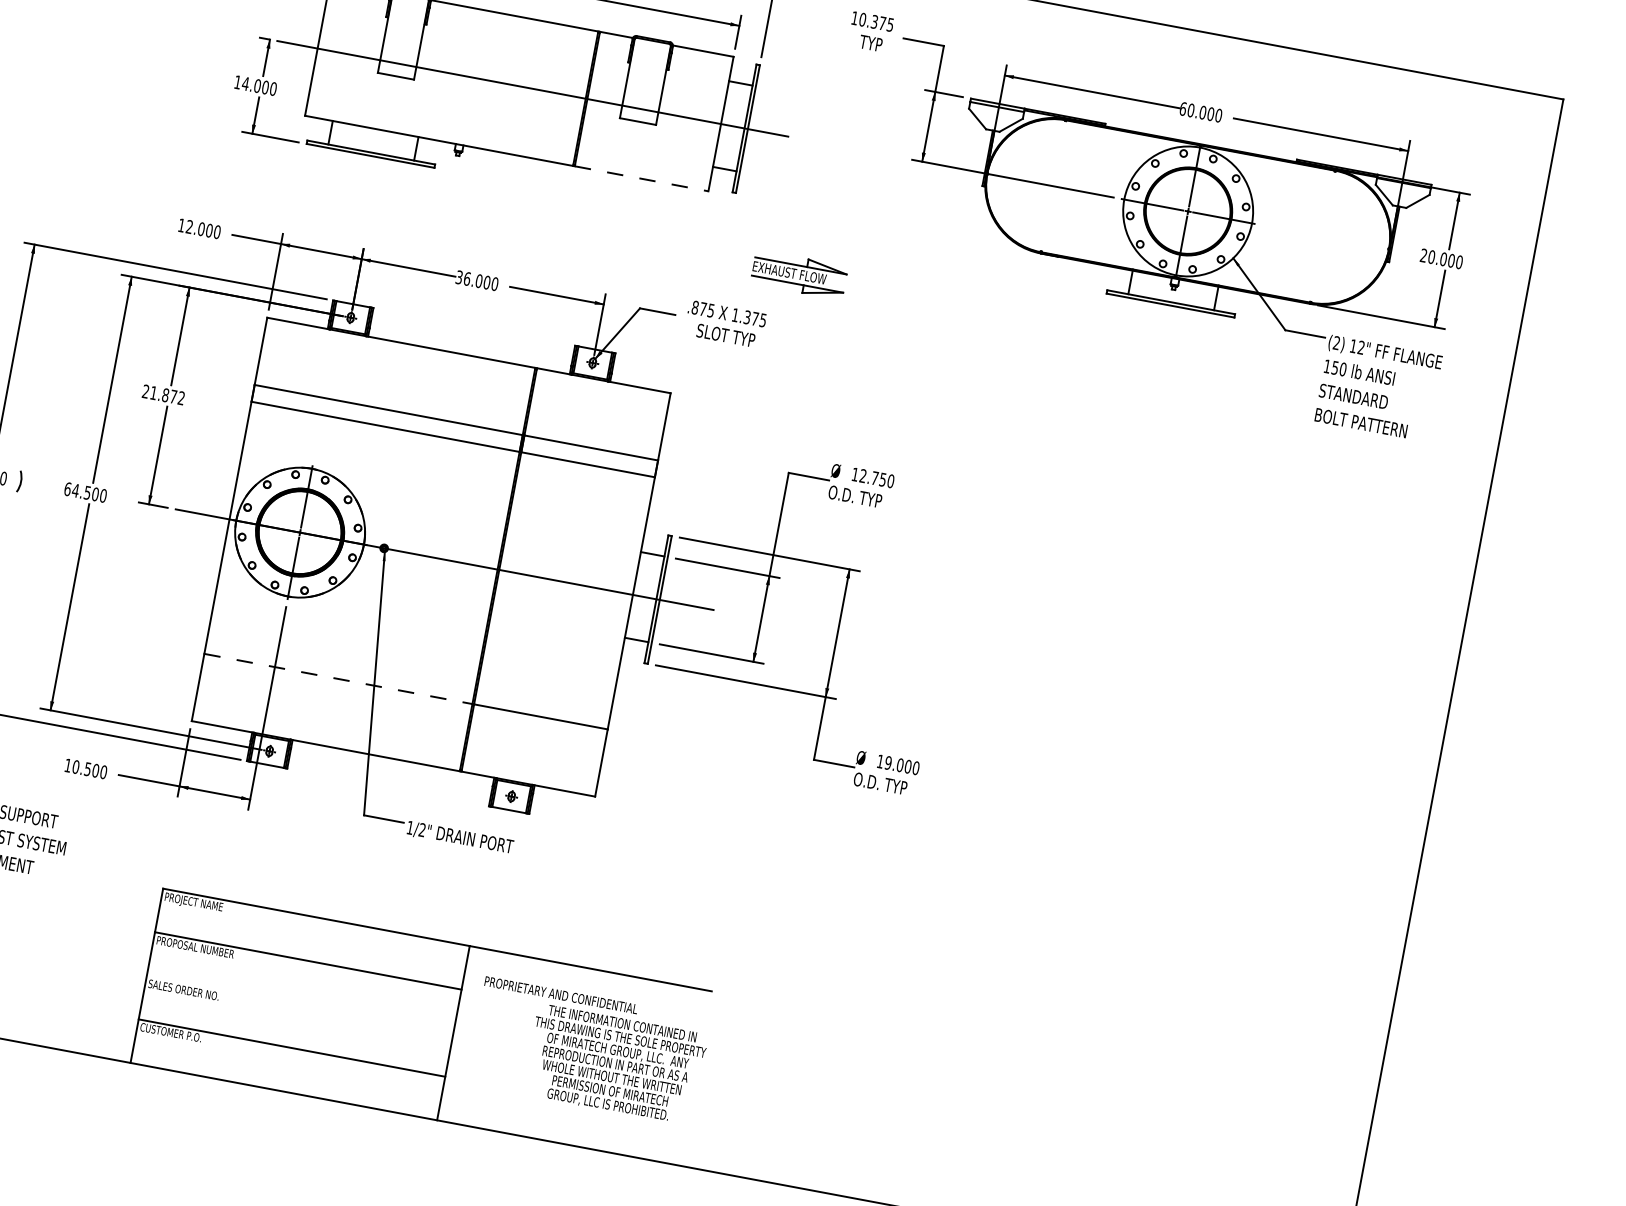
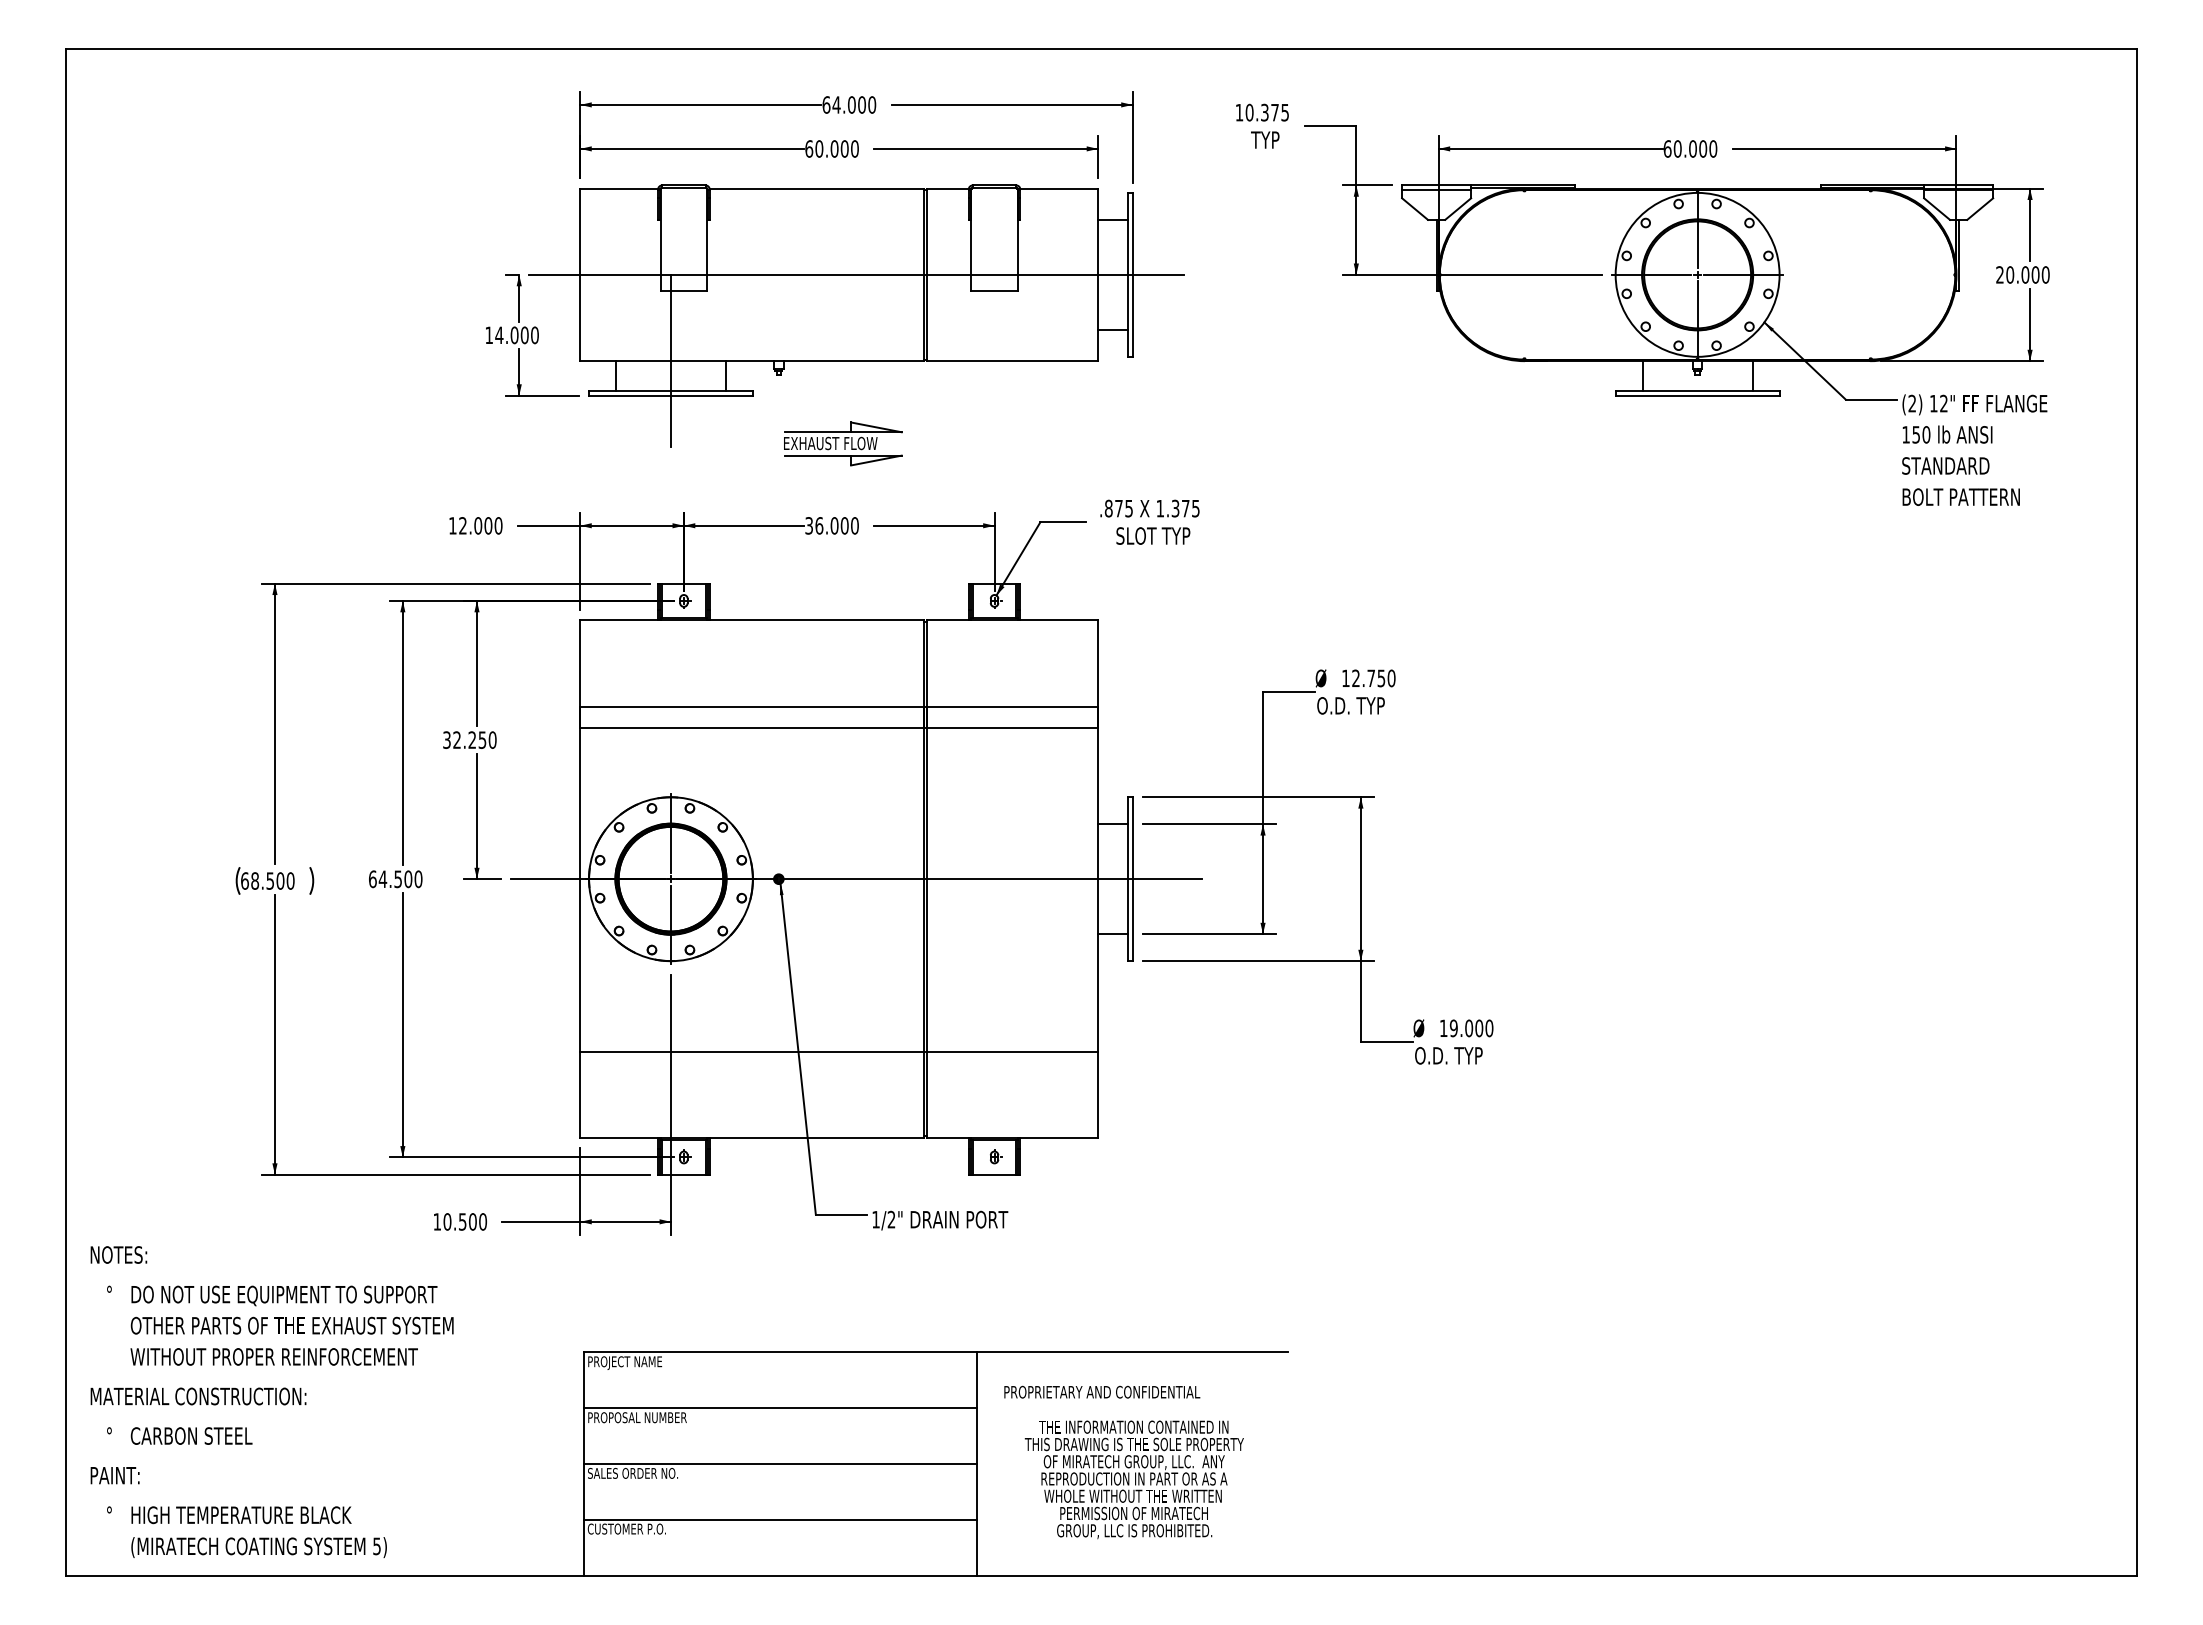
line: (375, 128) -> (670, 360), added
line: (641, 179) -> (1012, 361), dashed -> solid
part: (799, 274) -> (843, 443), moved
text: (163, 394) -> (469, 739), 21.872 -> 32.250
line: (338, 678) -> (752, 1051), dashed -> solid
line: (300, 1004) -> (780, 1464), added
text: (614, 1064) -> (1133, 1479), moved

